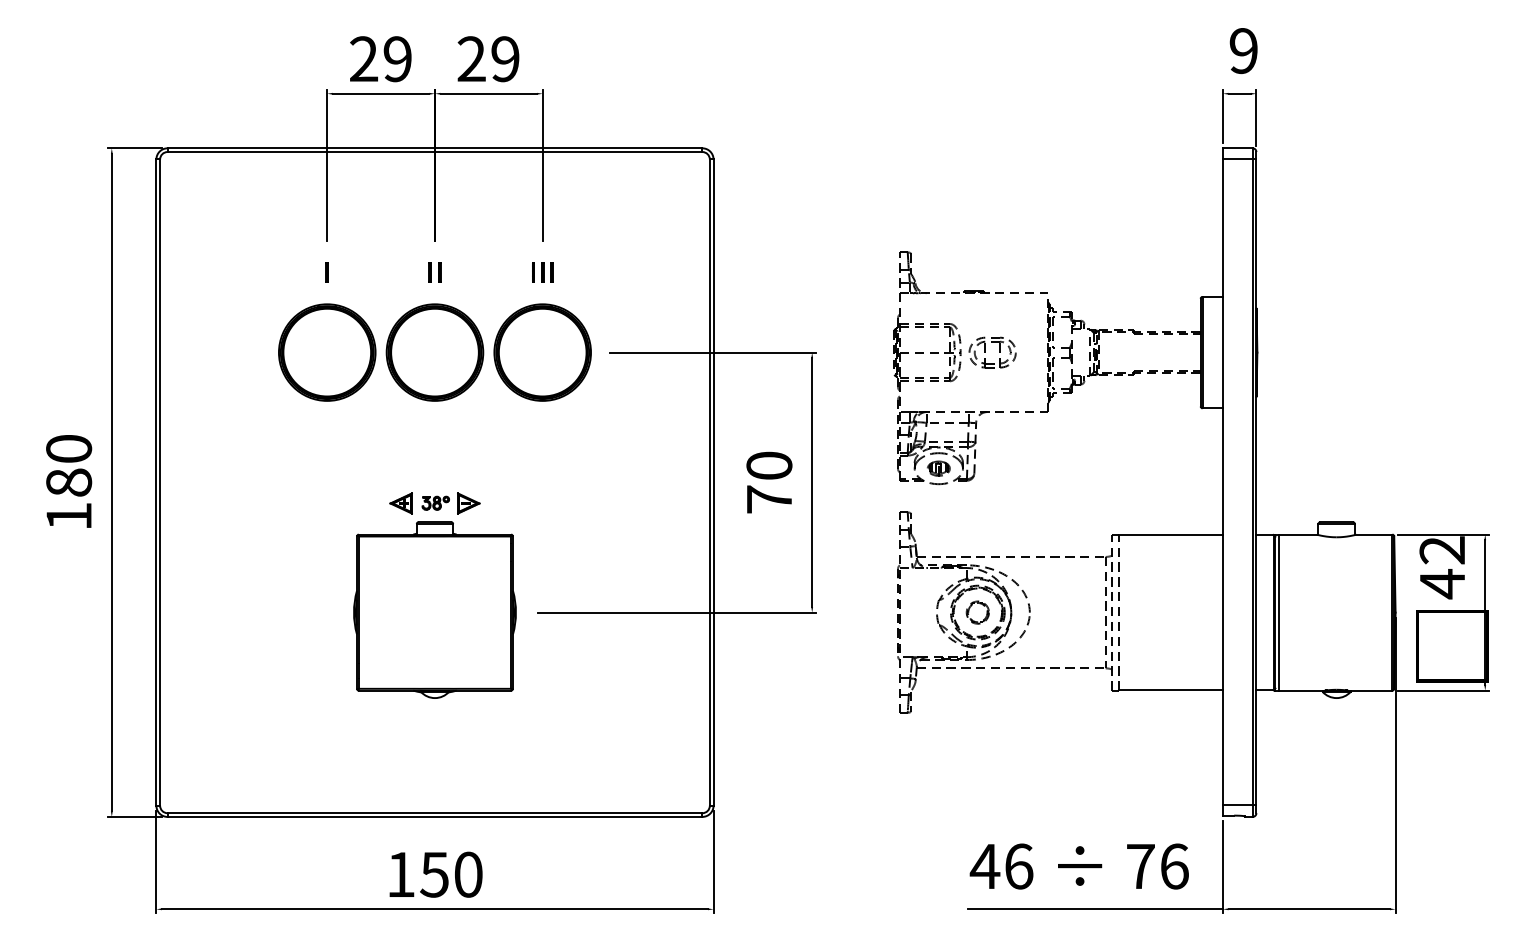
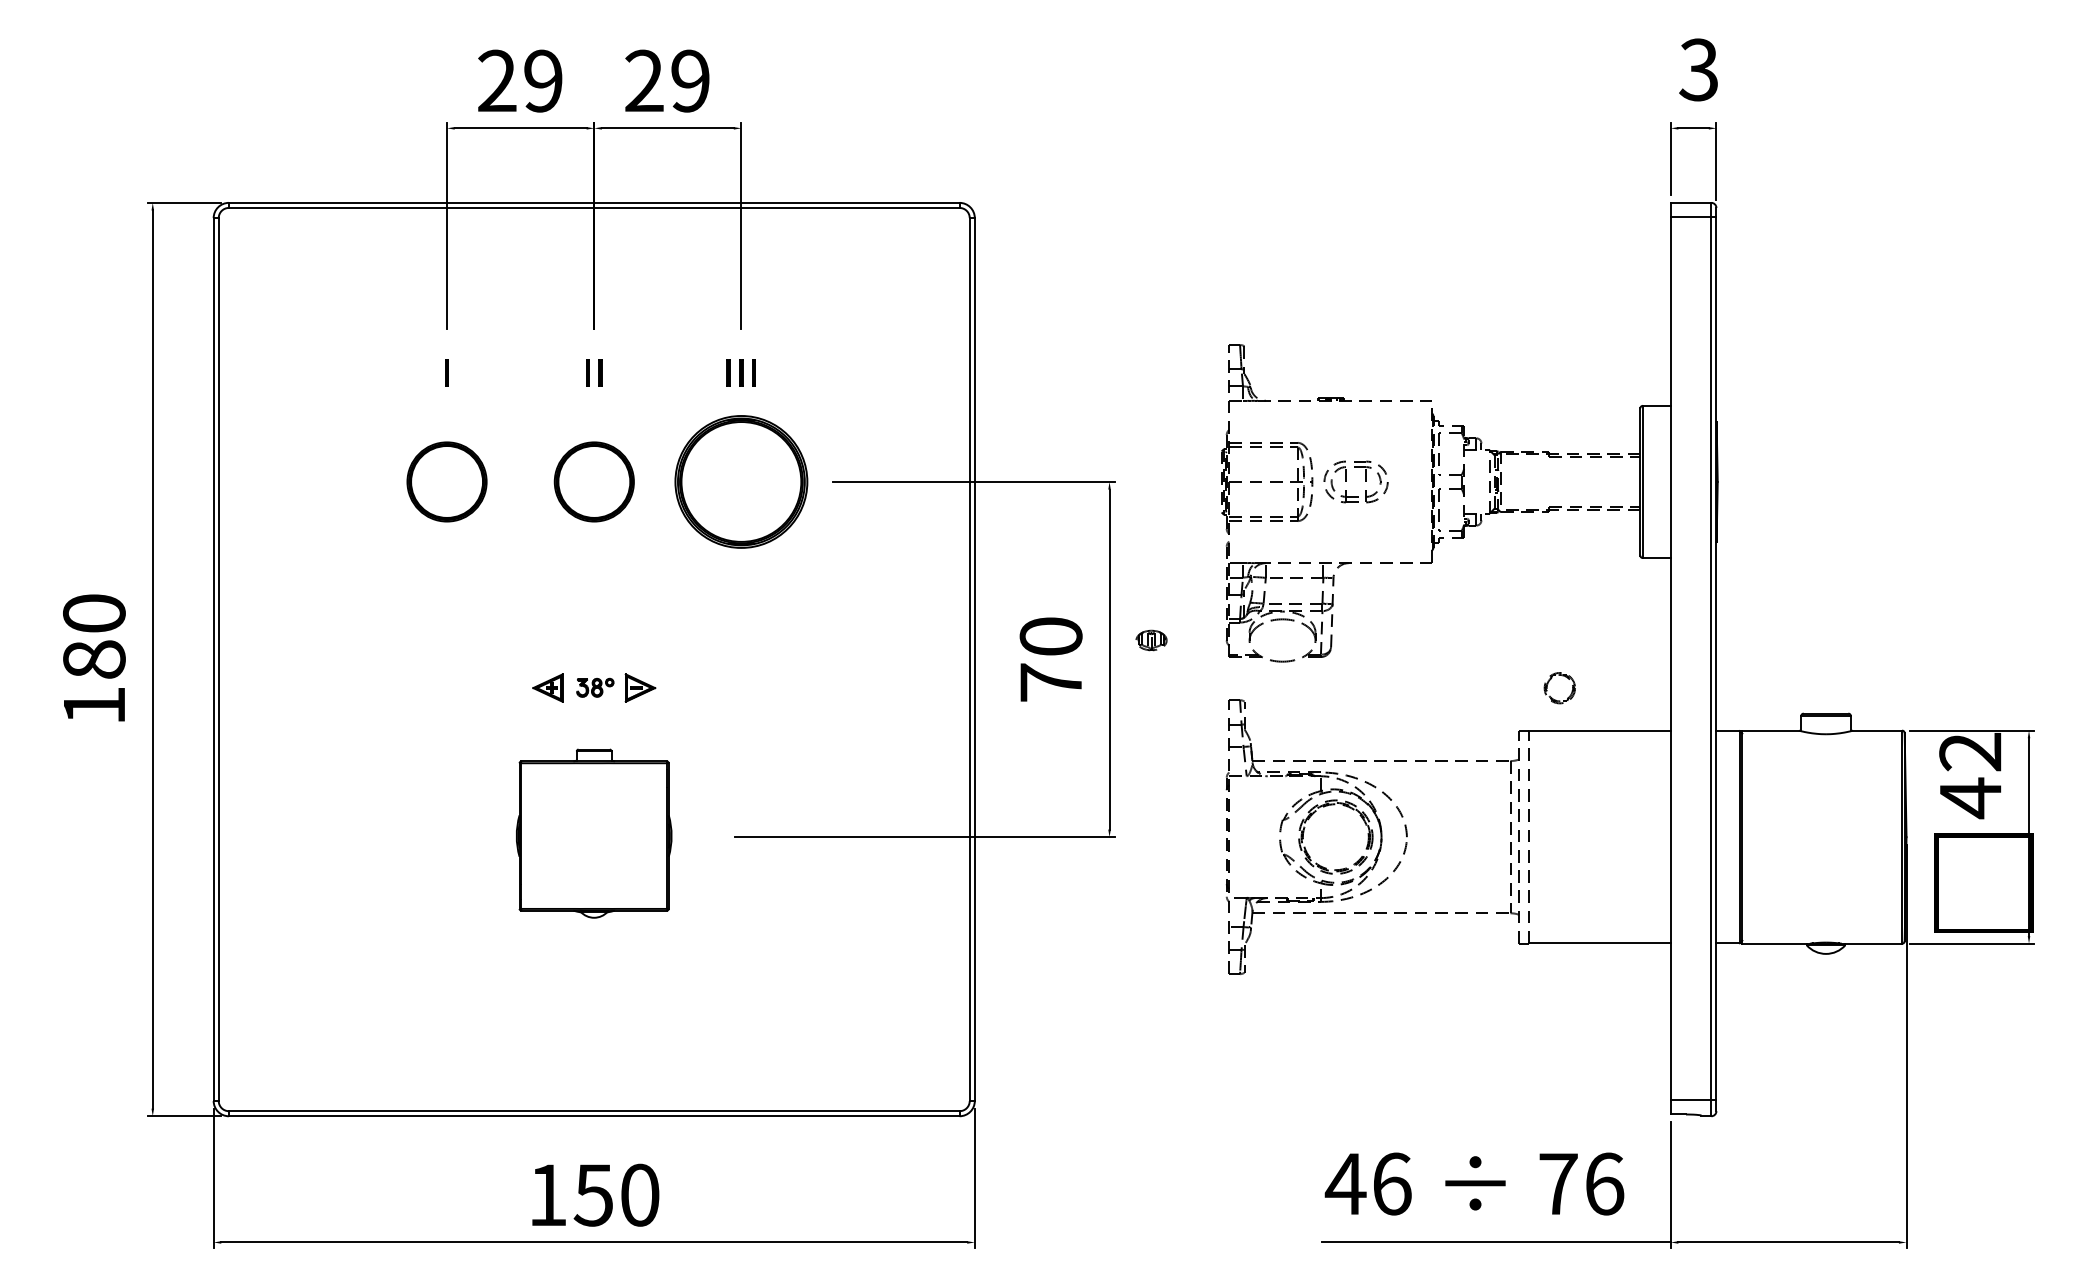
text: (1243, 50) -> (1698, 69), 9 -> 3
part: (326, 352) -> (446, 481), size x0.6
part: (435, 352) -> (594, 481), size x0.6
part: (938, 468) -> (1151, 640), moved
part: (434, 609) -> (593, 833), size x0.7
line: (1279, 612) -> (1747, 836), removed
part: (970, 617) -> (1550, 695), moved

